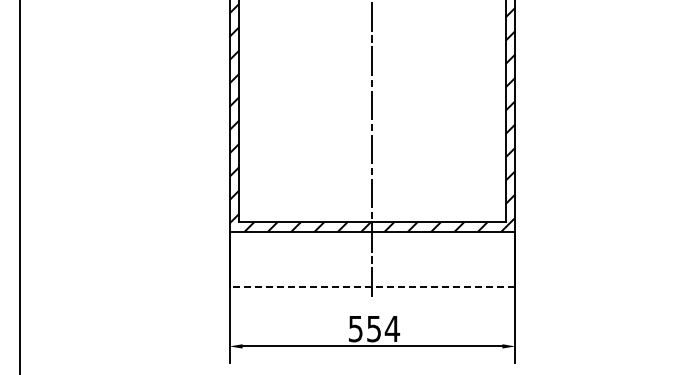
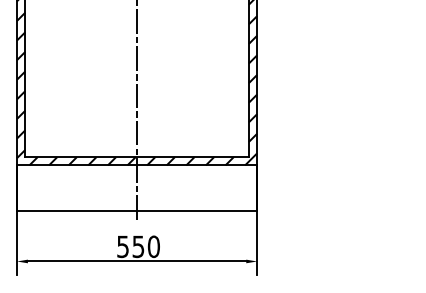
line: (372, 286) -> (137, 211), dashed -> solid
text: (392, 328) -> (153, 246), 554 -> 550

